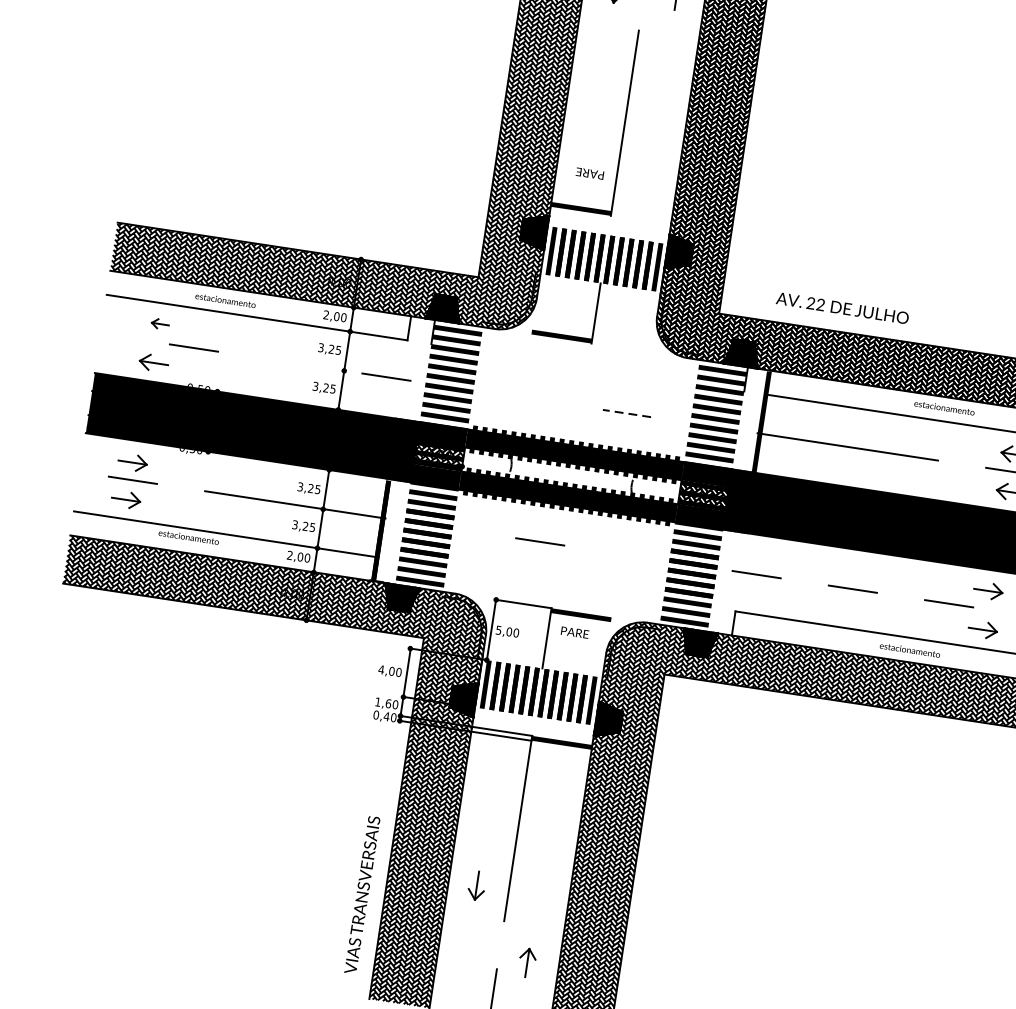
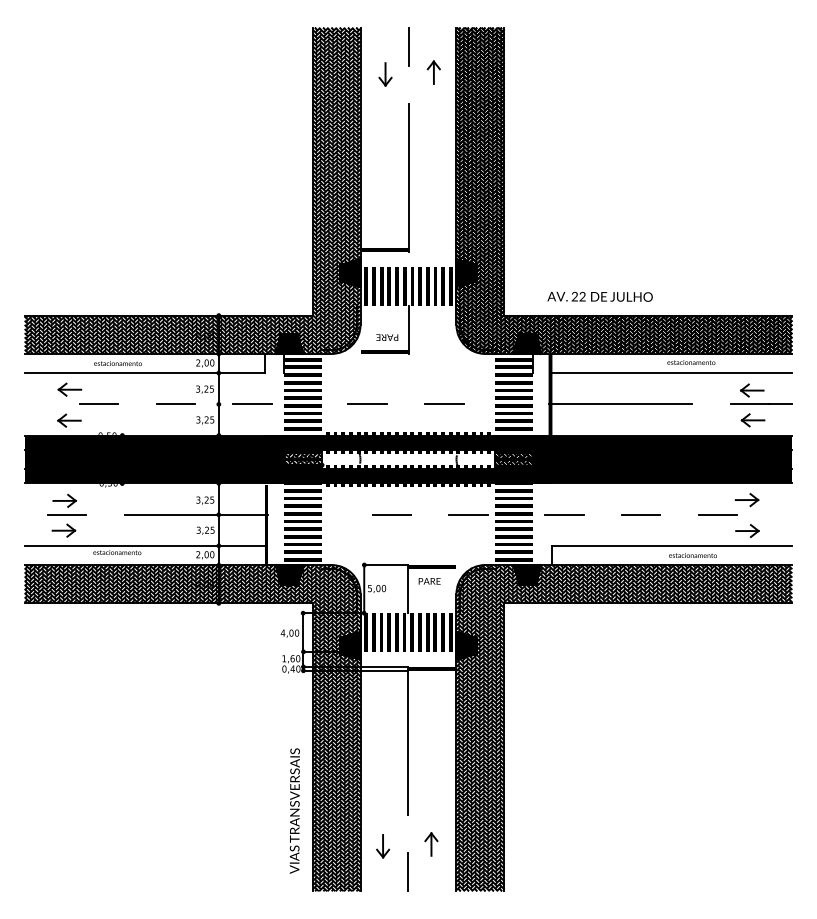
text: (590, 173) -> (387, 337), moved
part: (159, 323) -> (69, 389), size x1.67
line: (290, 361) -> (175, 403), added
line: (530, 399) -> (367, 404), added
line: (625, 413) -> (443, 404), dashed -> solid
line: (636, 556) -> (468, 514), added
part: (477, 886) -> (383, 846), moved

